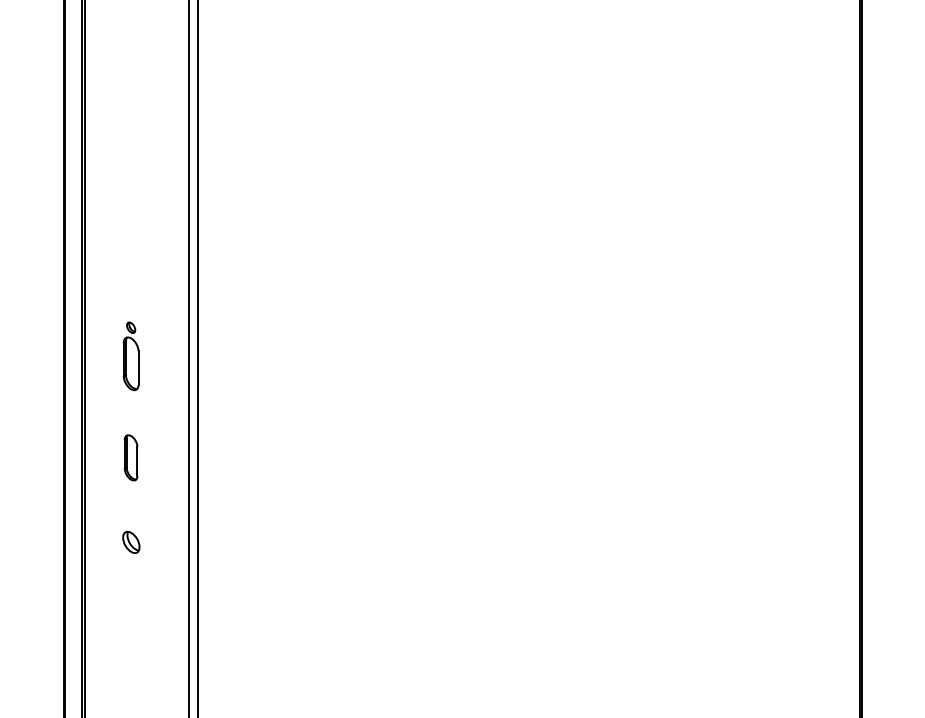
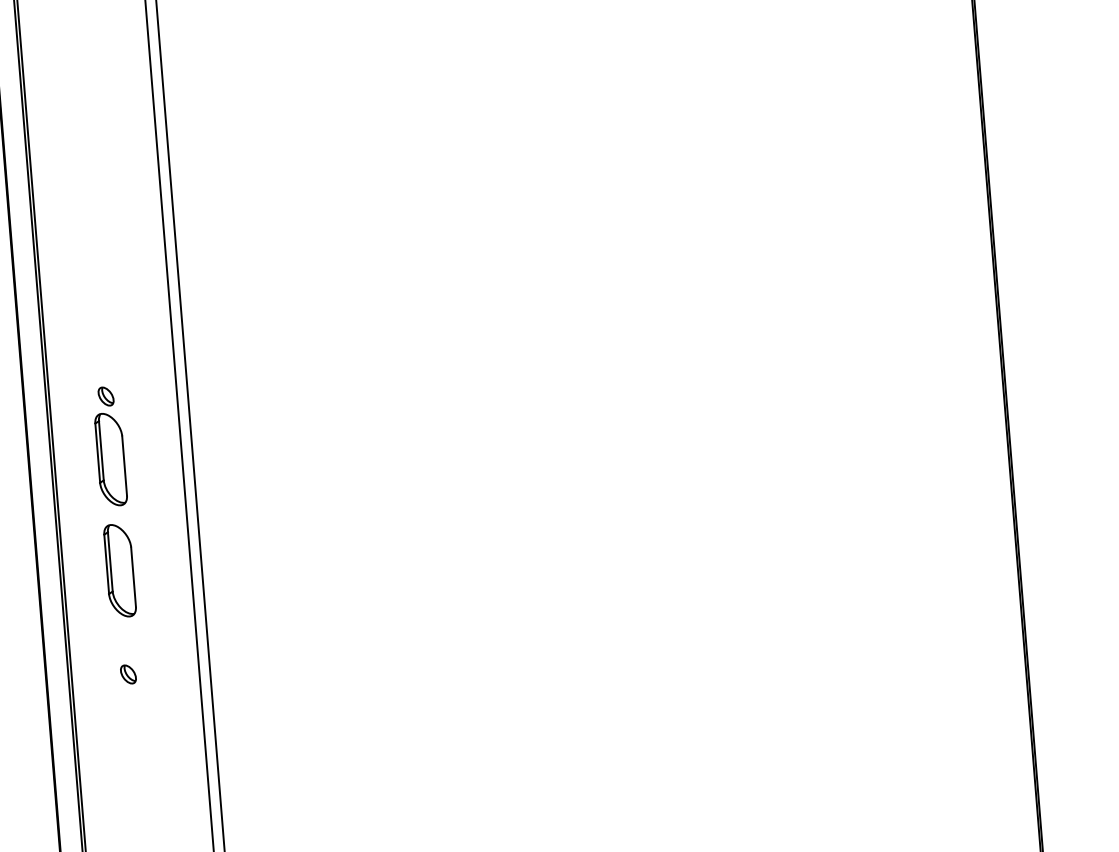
part: (130, 356) -> (109, 446), size x1.43
part: (130, 457) -> (119, 570), size x1.67
part: (130, 542) -> (127, 674), size x0.71

